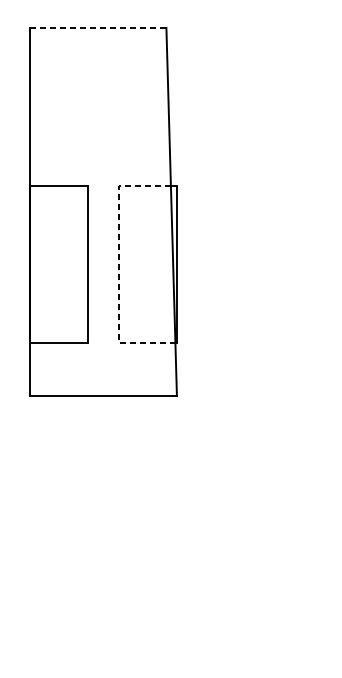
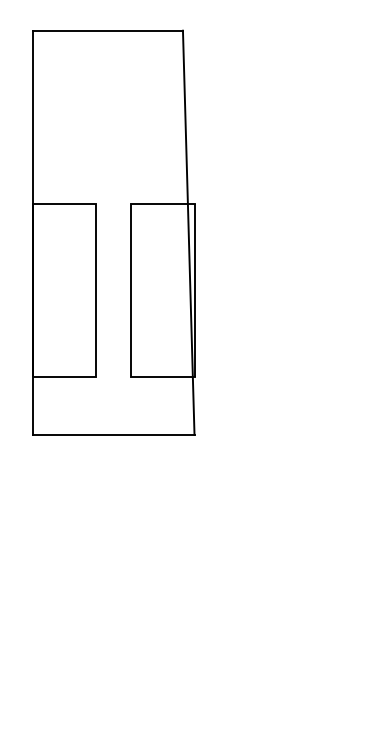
line: (98, 27) -> (108, 30), dashed -> solid
line: (118, 267) -> (130, 293), dashed -> solid

